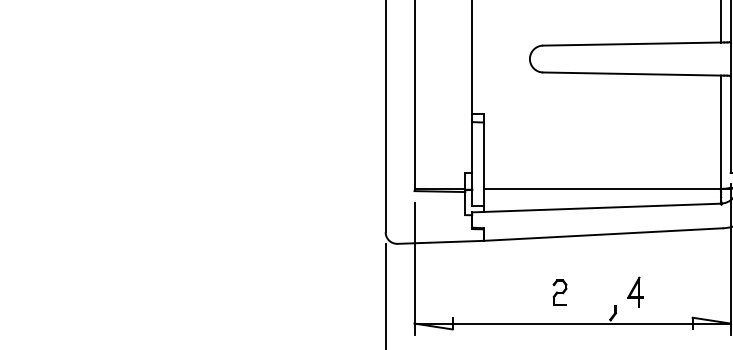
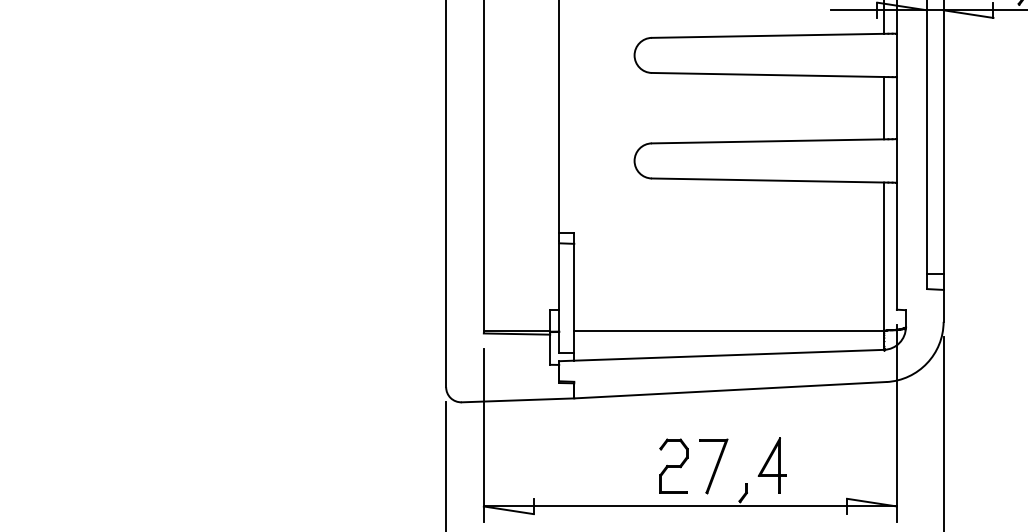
part: (559, 292) -> (673, 465), size x1.67
part: (590, 292) -> (713, 466), added
part: (634, 292) -> (771, 465), size x1.43

